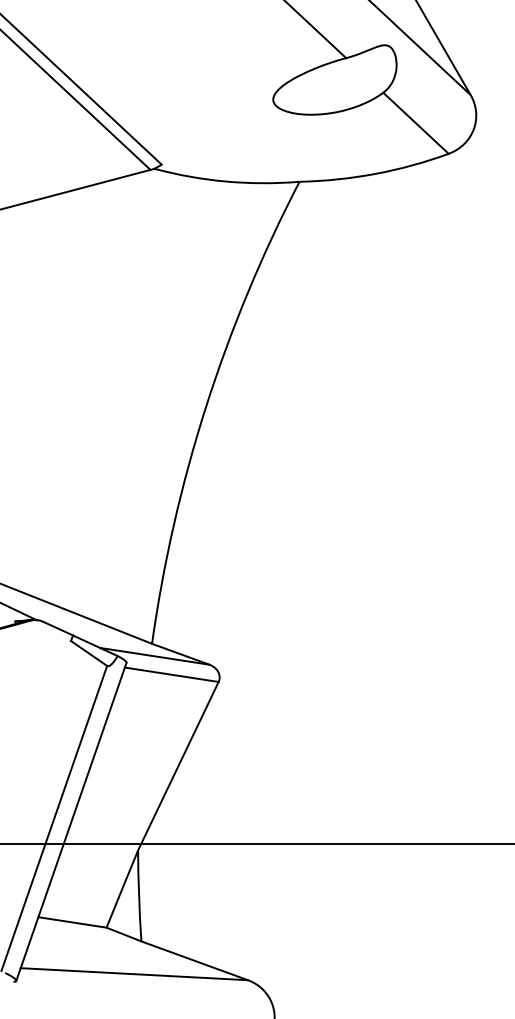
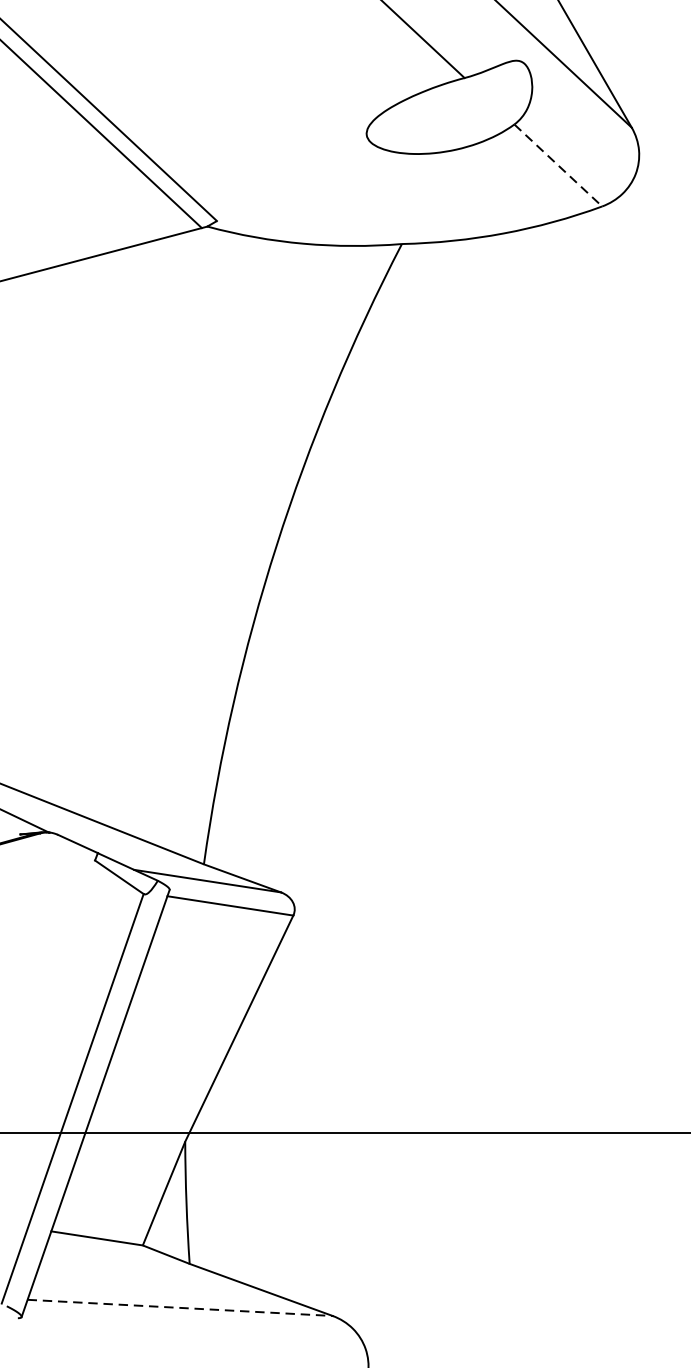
line: (416, 123) -> (558, 165), solid -> dashed
line: (134, 974) -> (180, 1308), solid -> dashed

